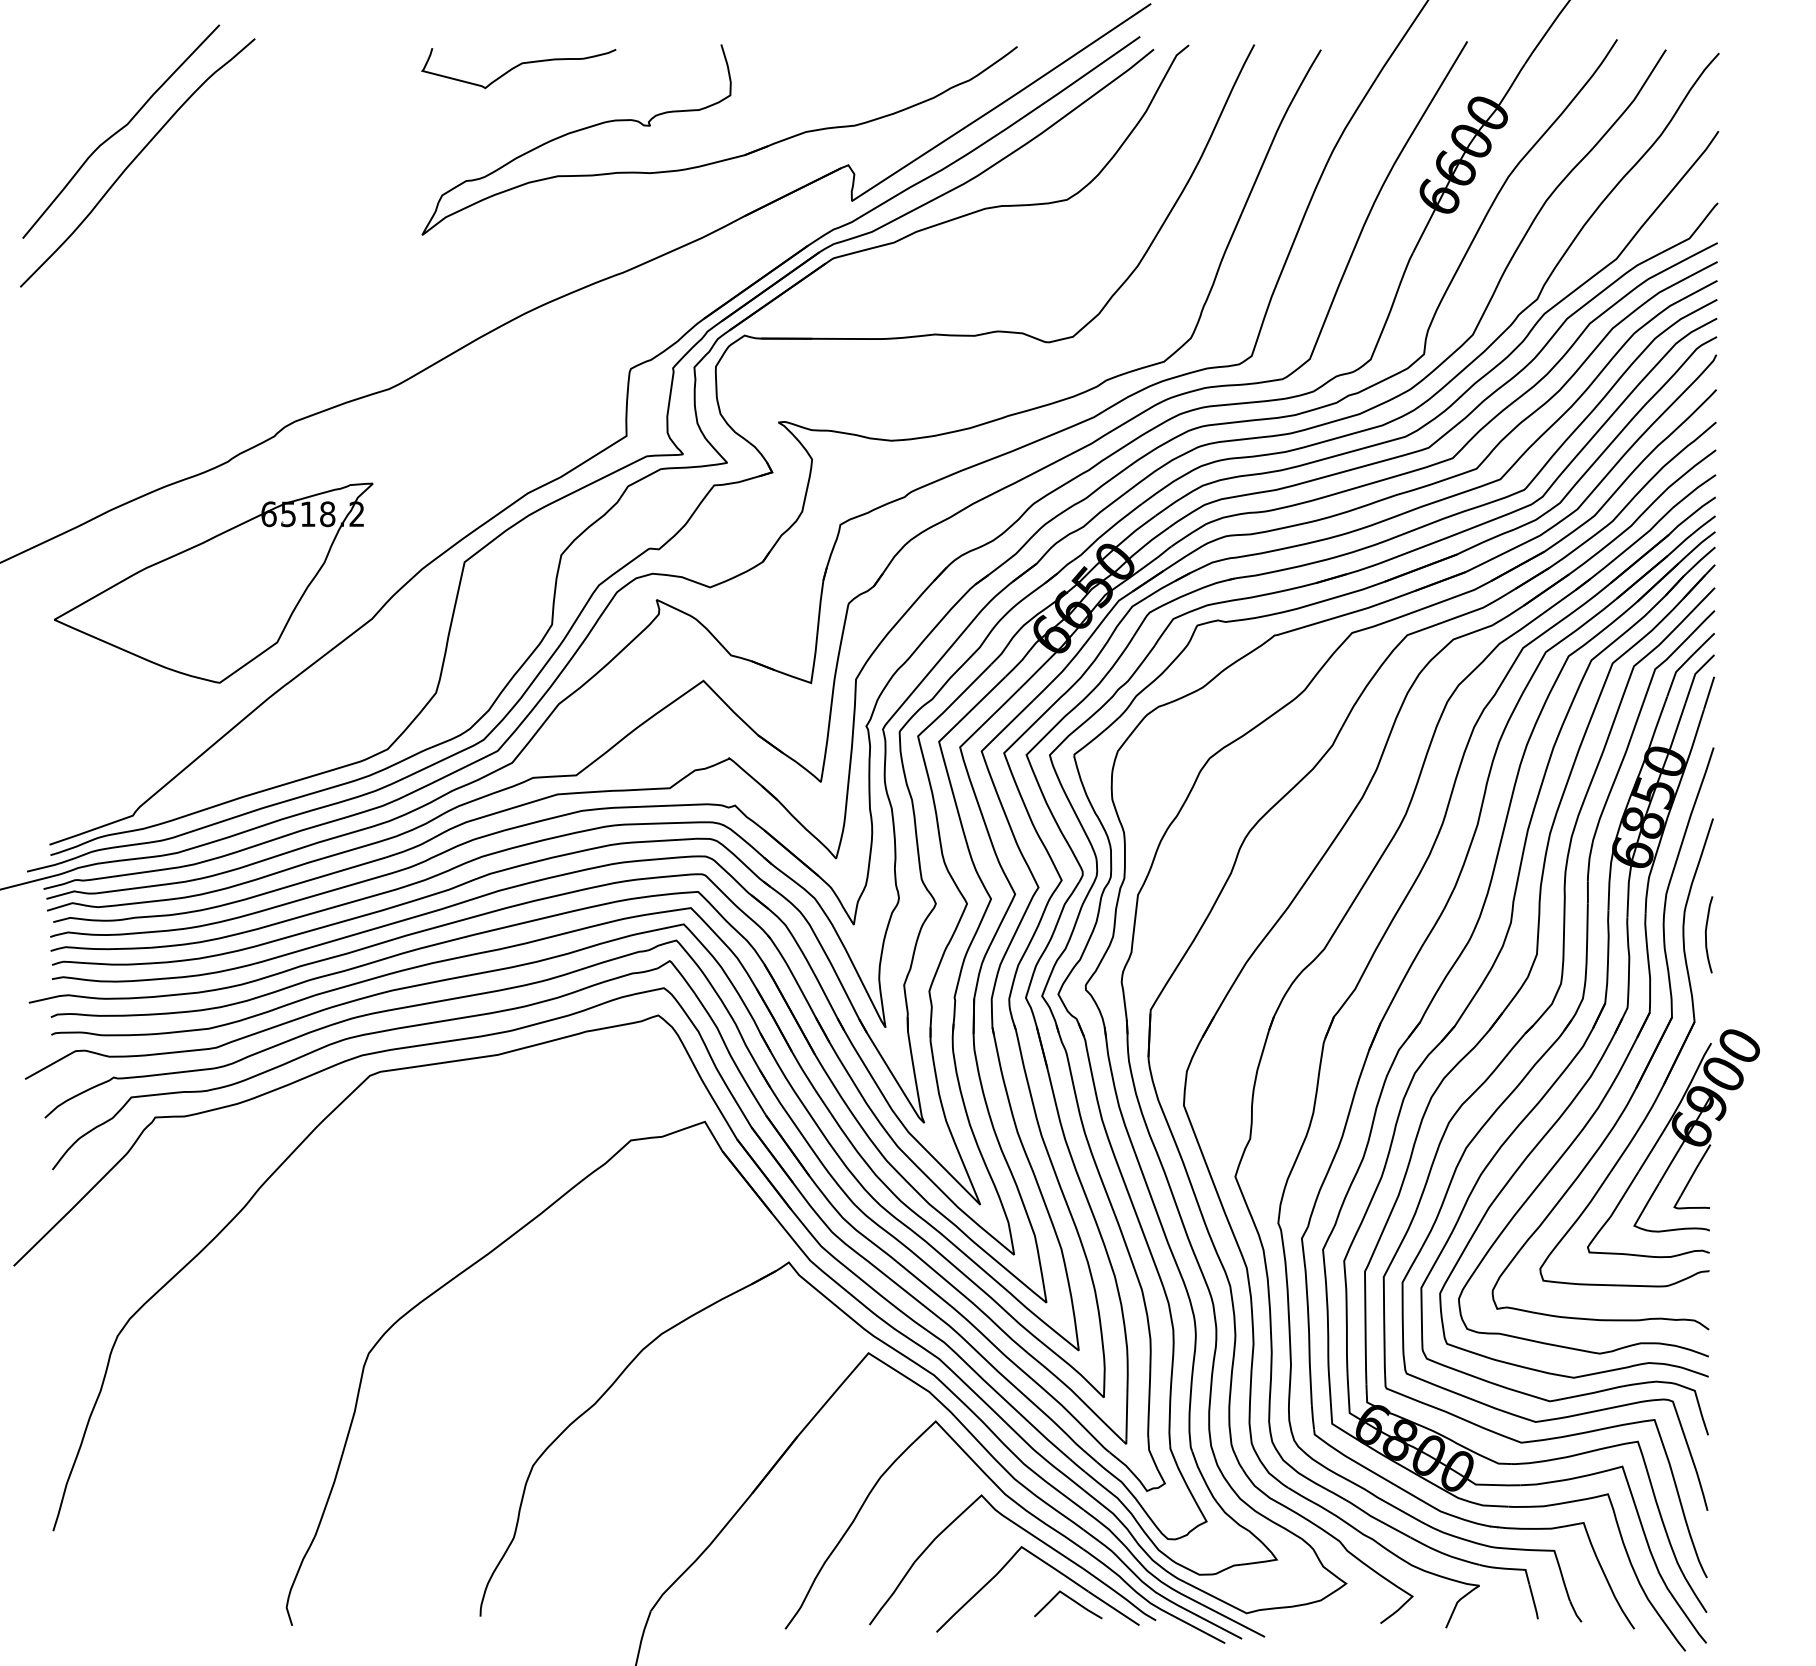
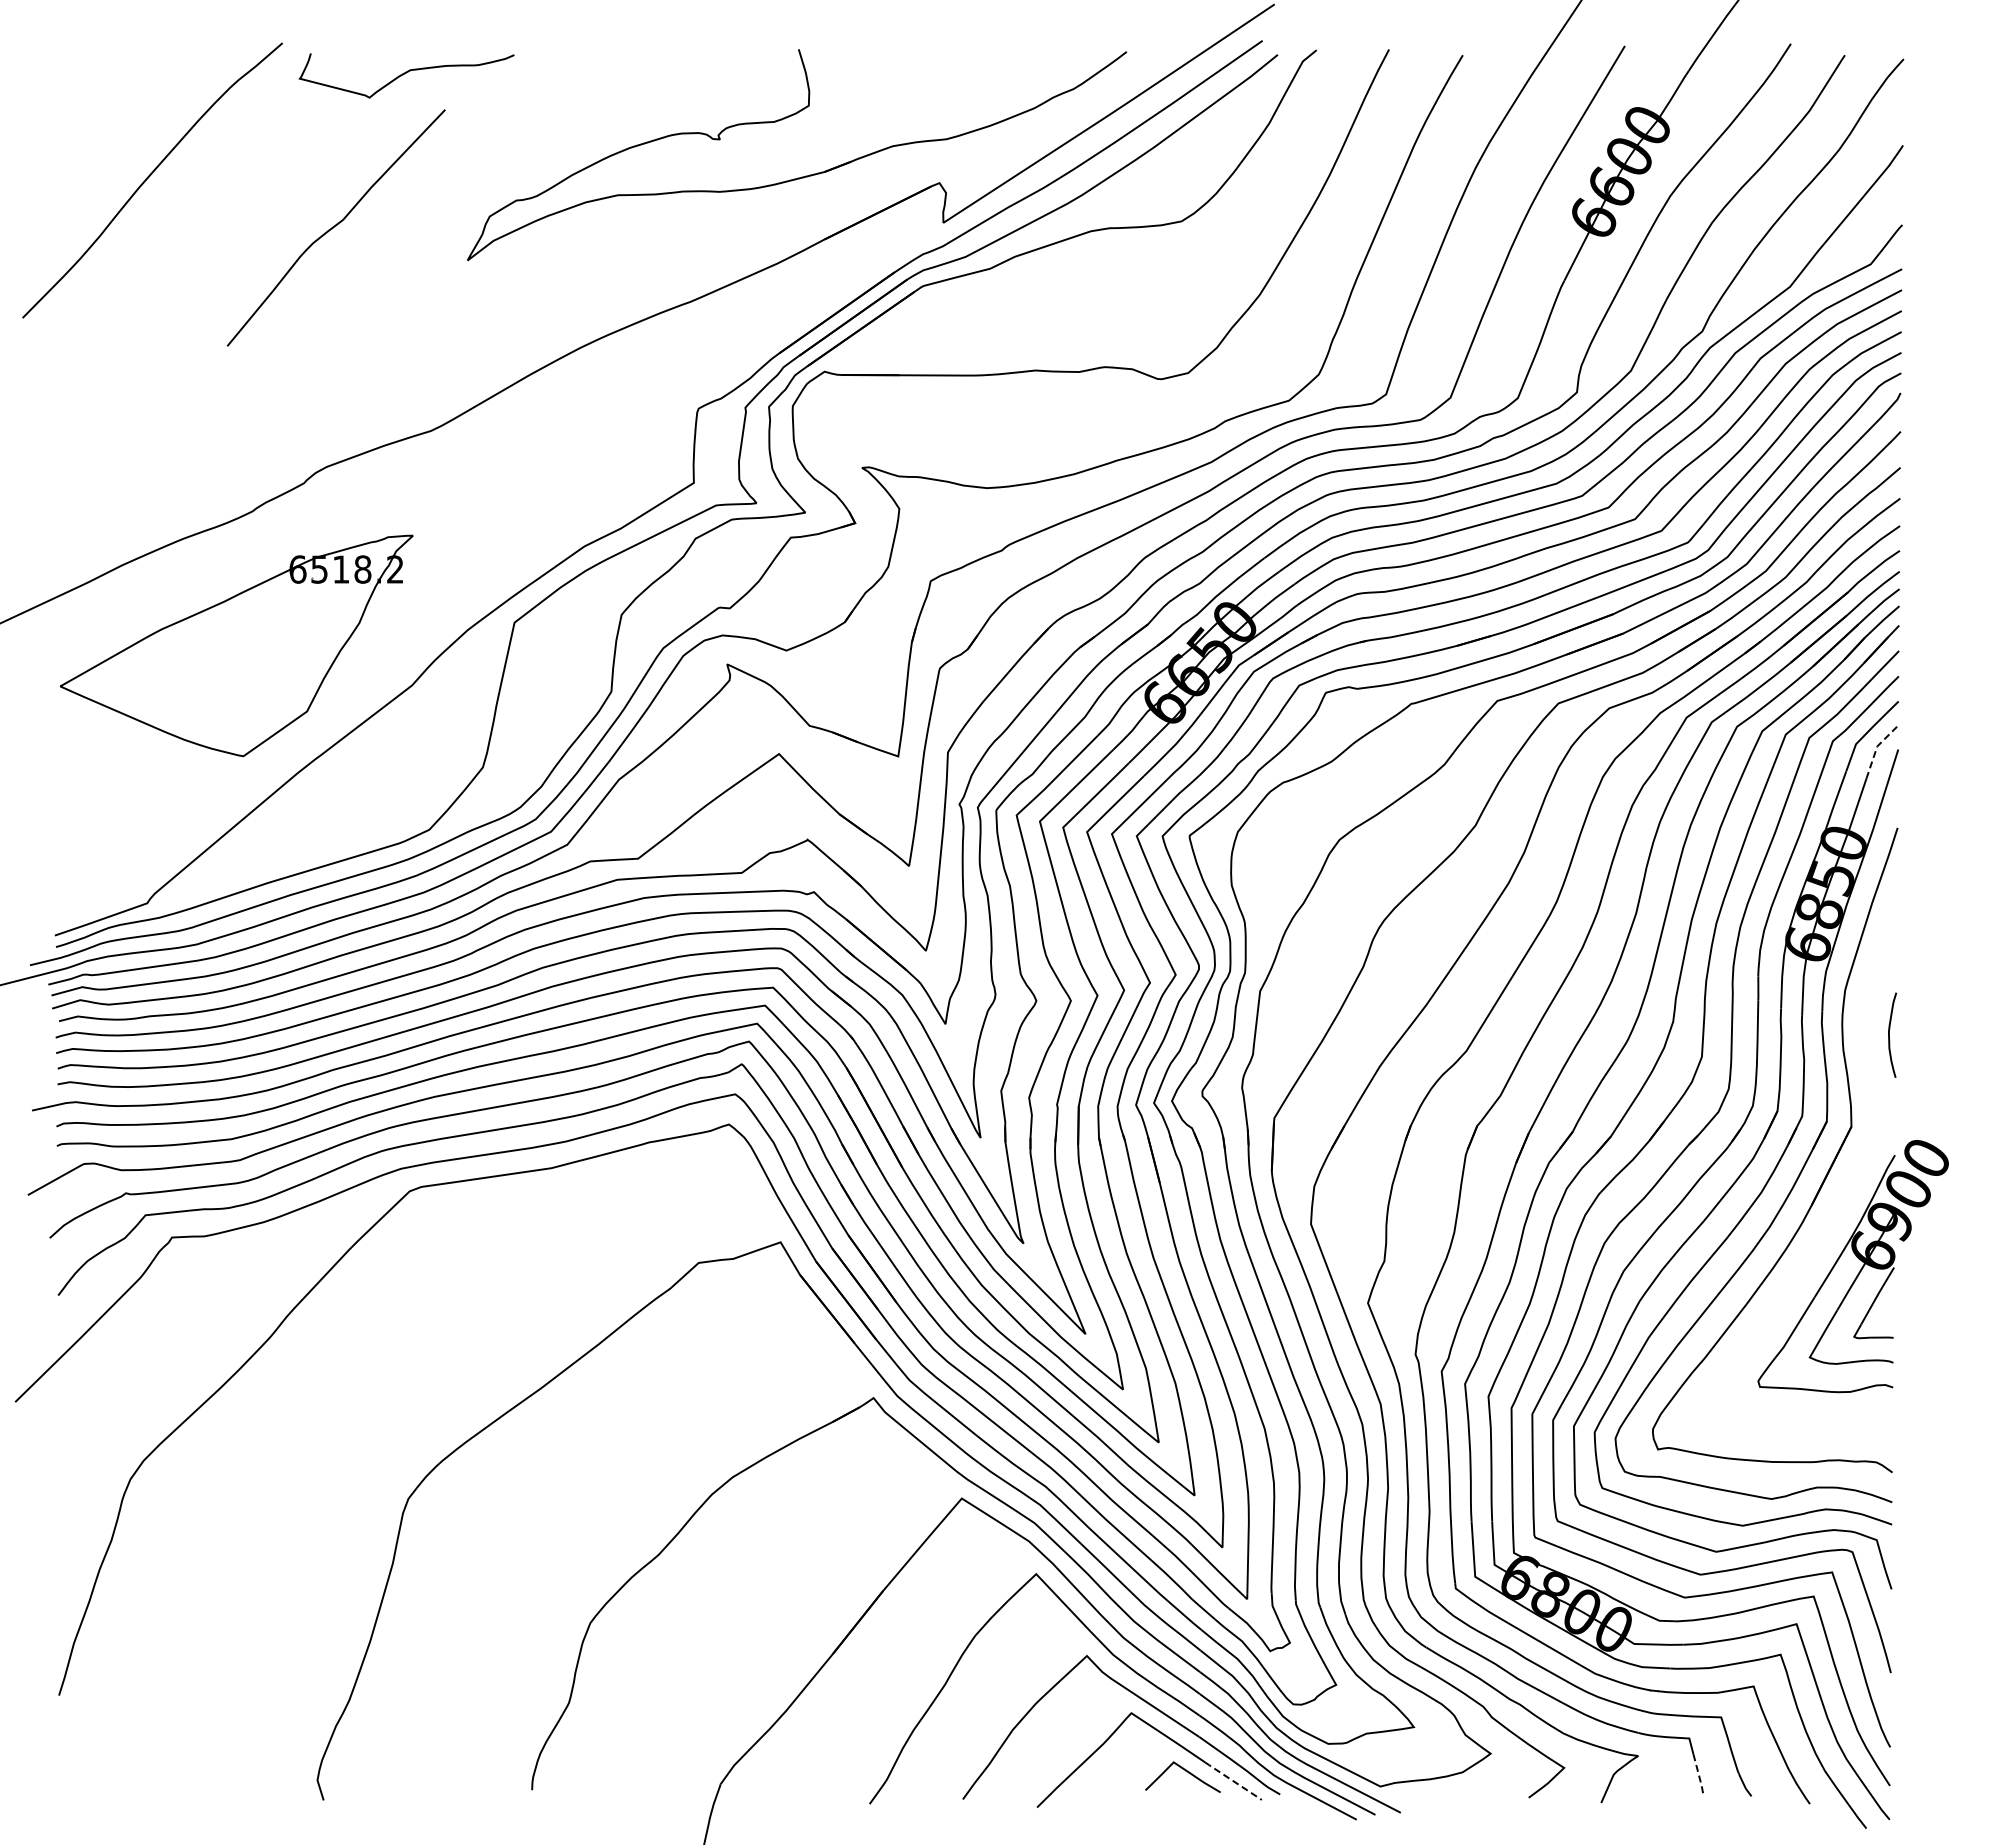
curve: (518, 66) -> (406, 73), moved
curve: (120, 130) -> (335, 226), moved
line: (1695, 674) -> (1877, 747), solid -> dashed
part: (1668, 1073) -> (1847, 1188), removed
line: (1533, 1602) -> (1698, 1774), solid -> dashed
line: (1113, 1608) -> (1233, 1781), solid -> dashed

